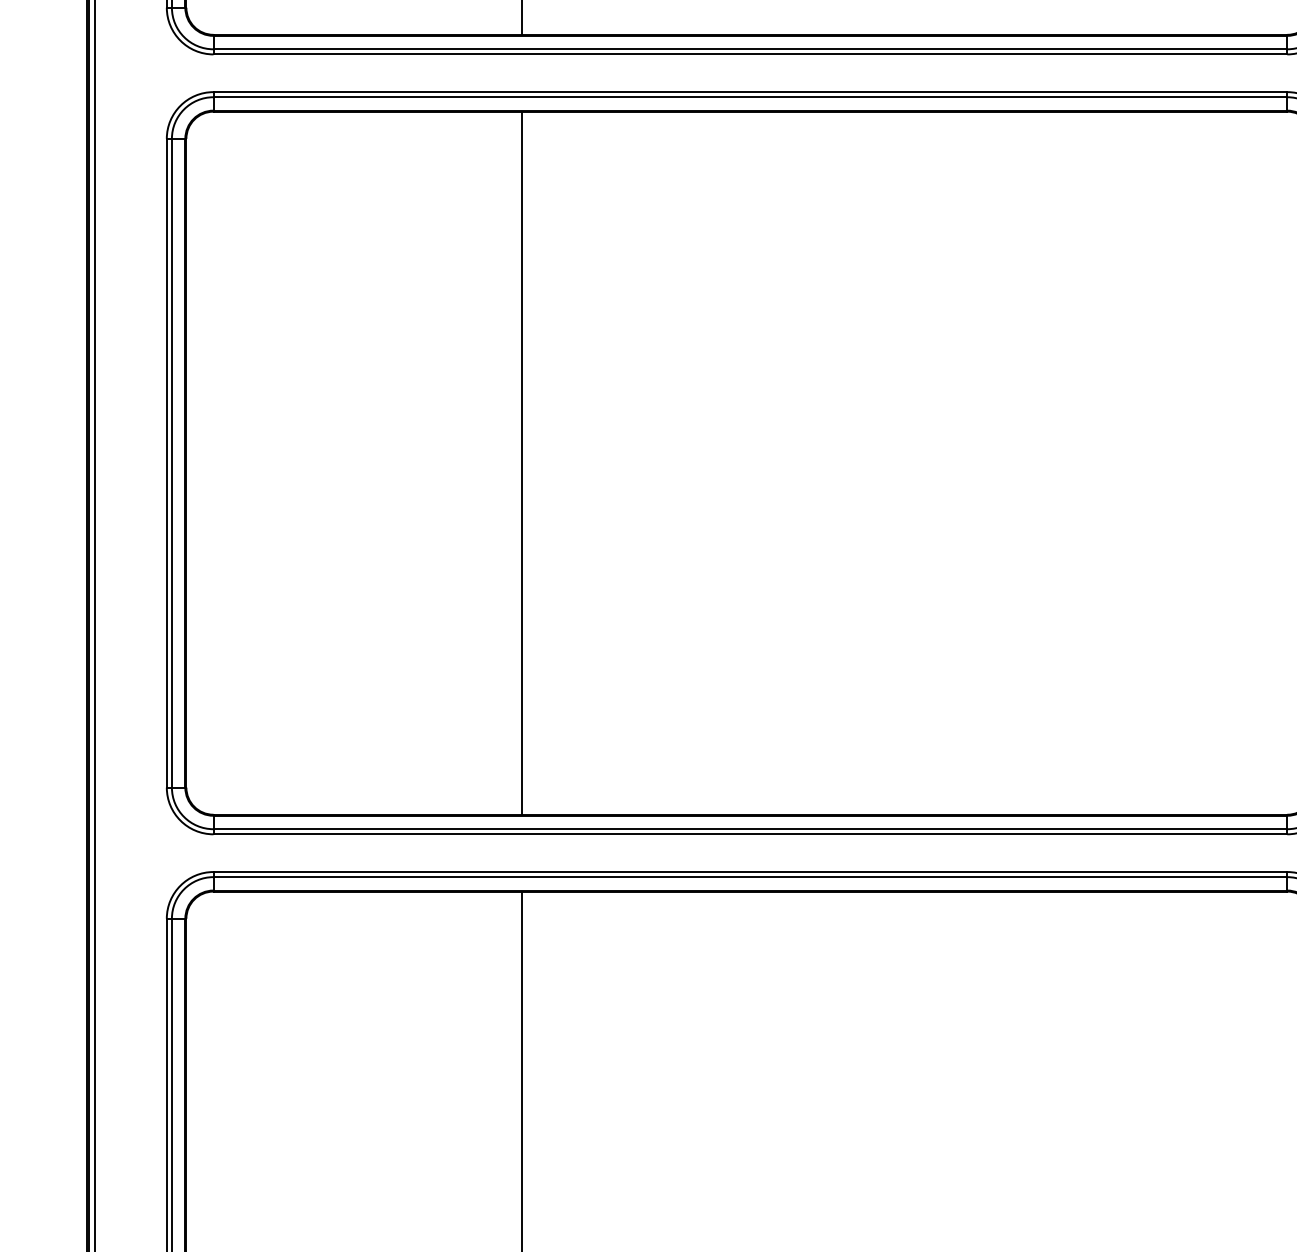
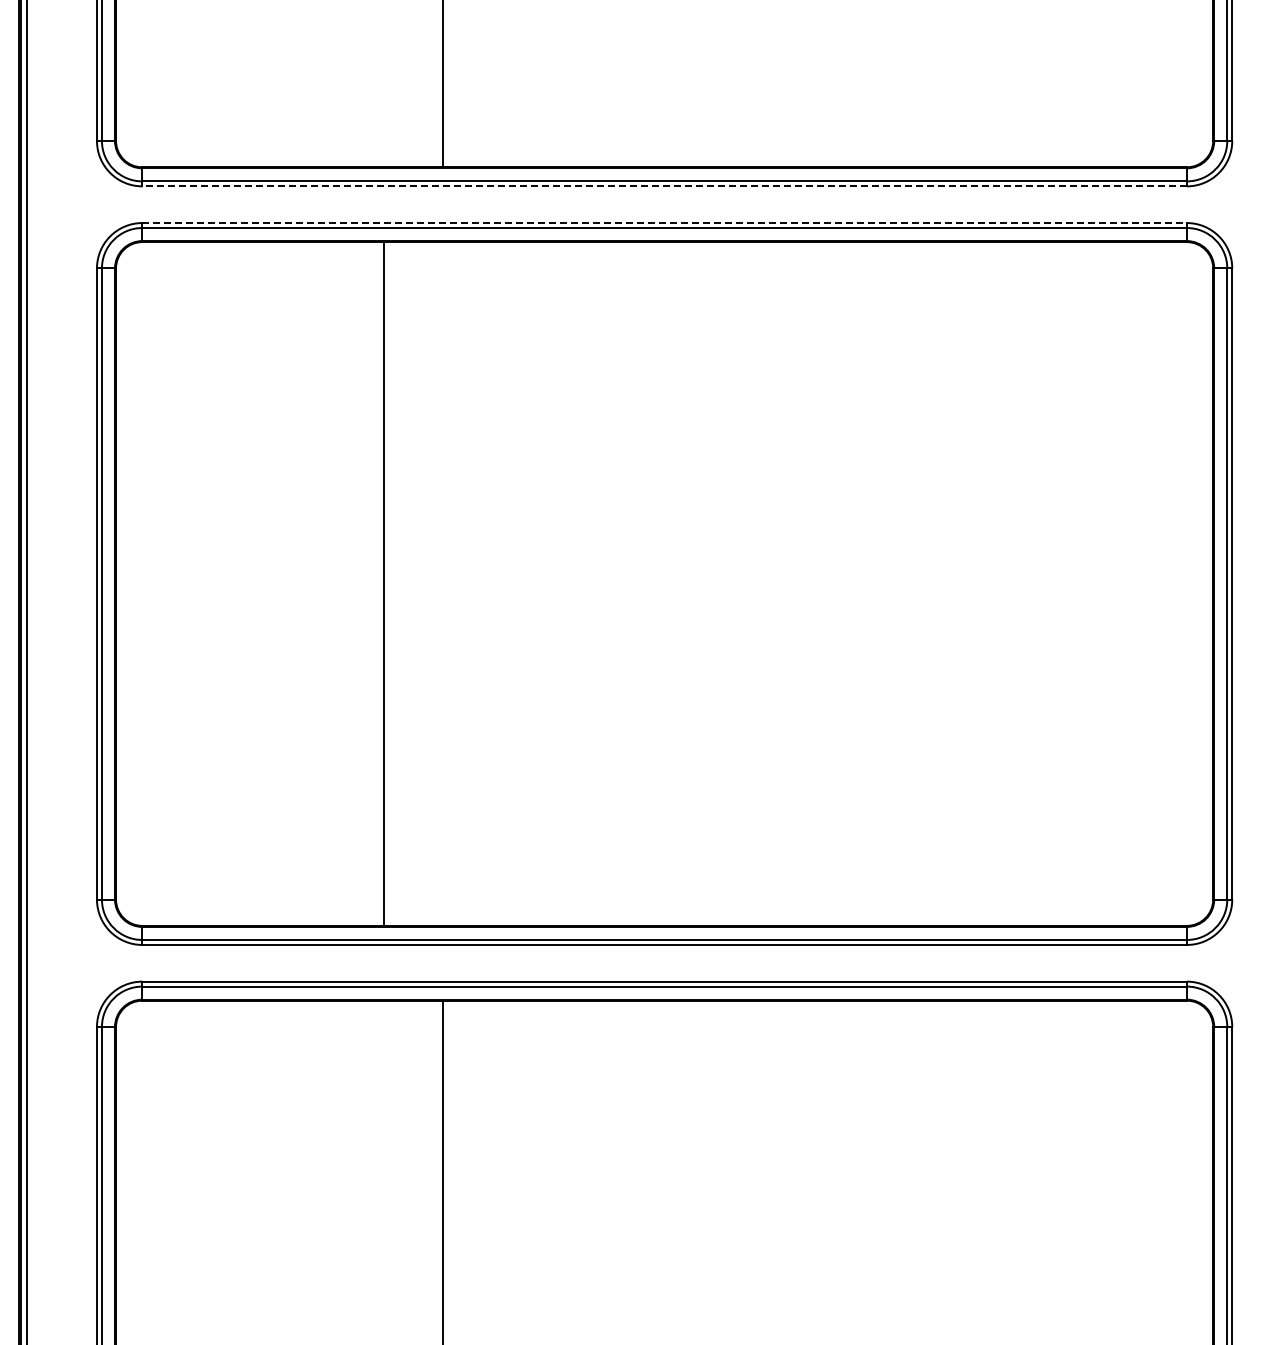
line: (750, 54) -> (664, 186), solid -> dashed
line: (751, 92) -> (665, 223), solid -> dashed
line: (522, 463) -> (383, 584), moved

